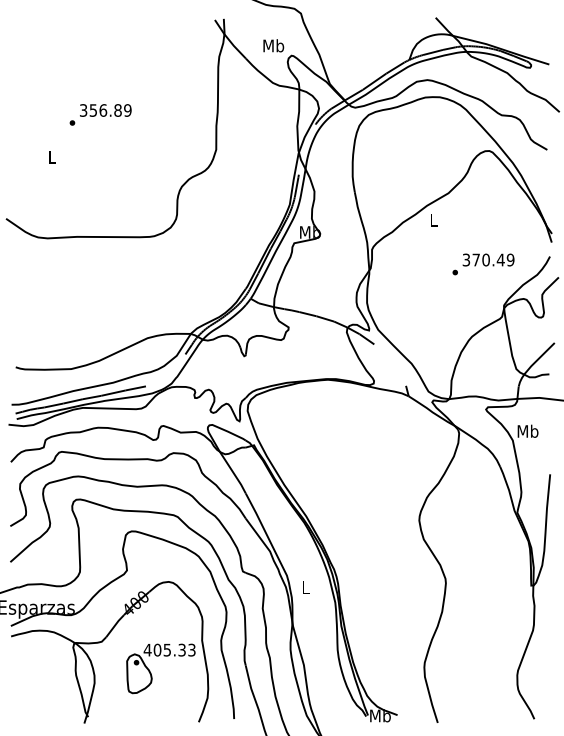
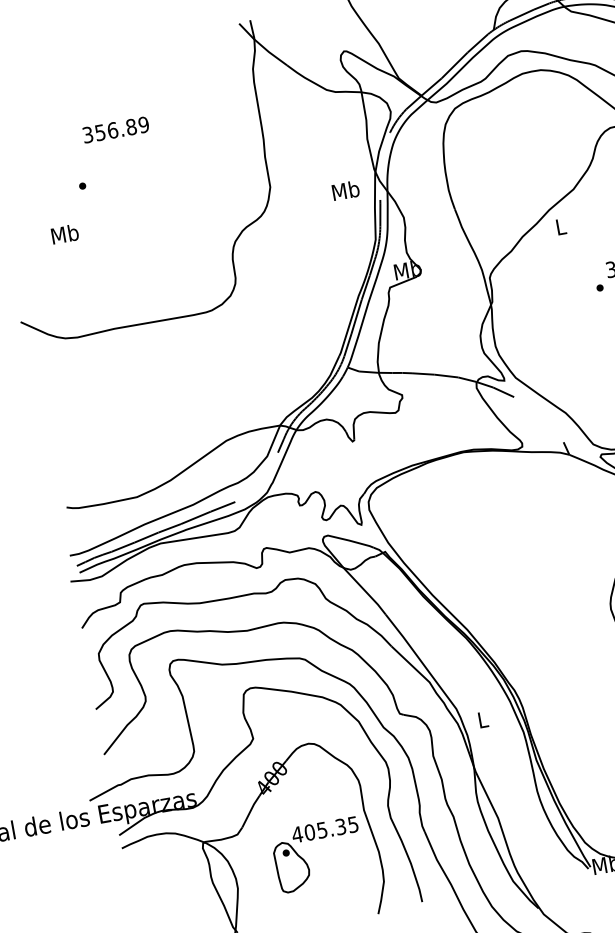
text: (273, 45) -> (345, 190), moved
text: (105, 110) -> (115, 129), moved
text: (52, 157) -> (65, 234), L -> Mb
text: (191, 649) -> (352, 823), 405.33 -> 405.35

